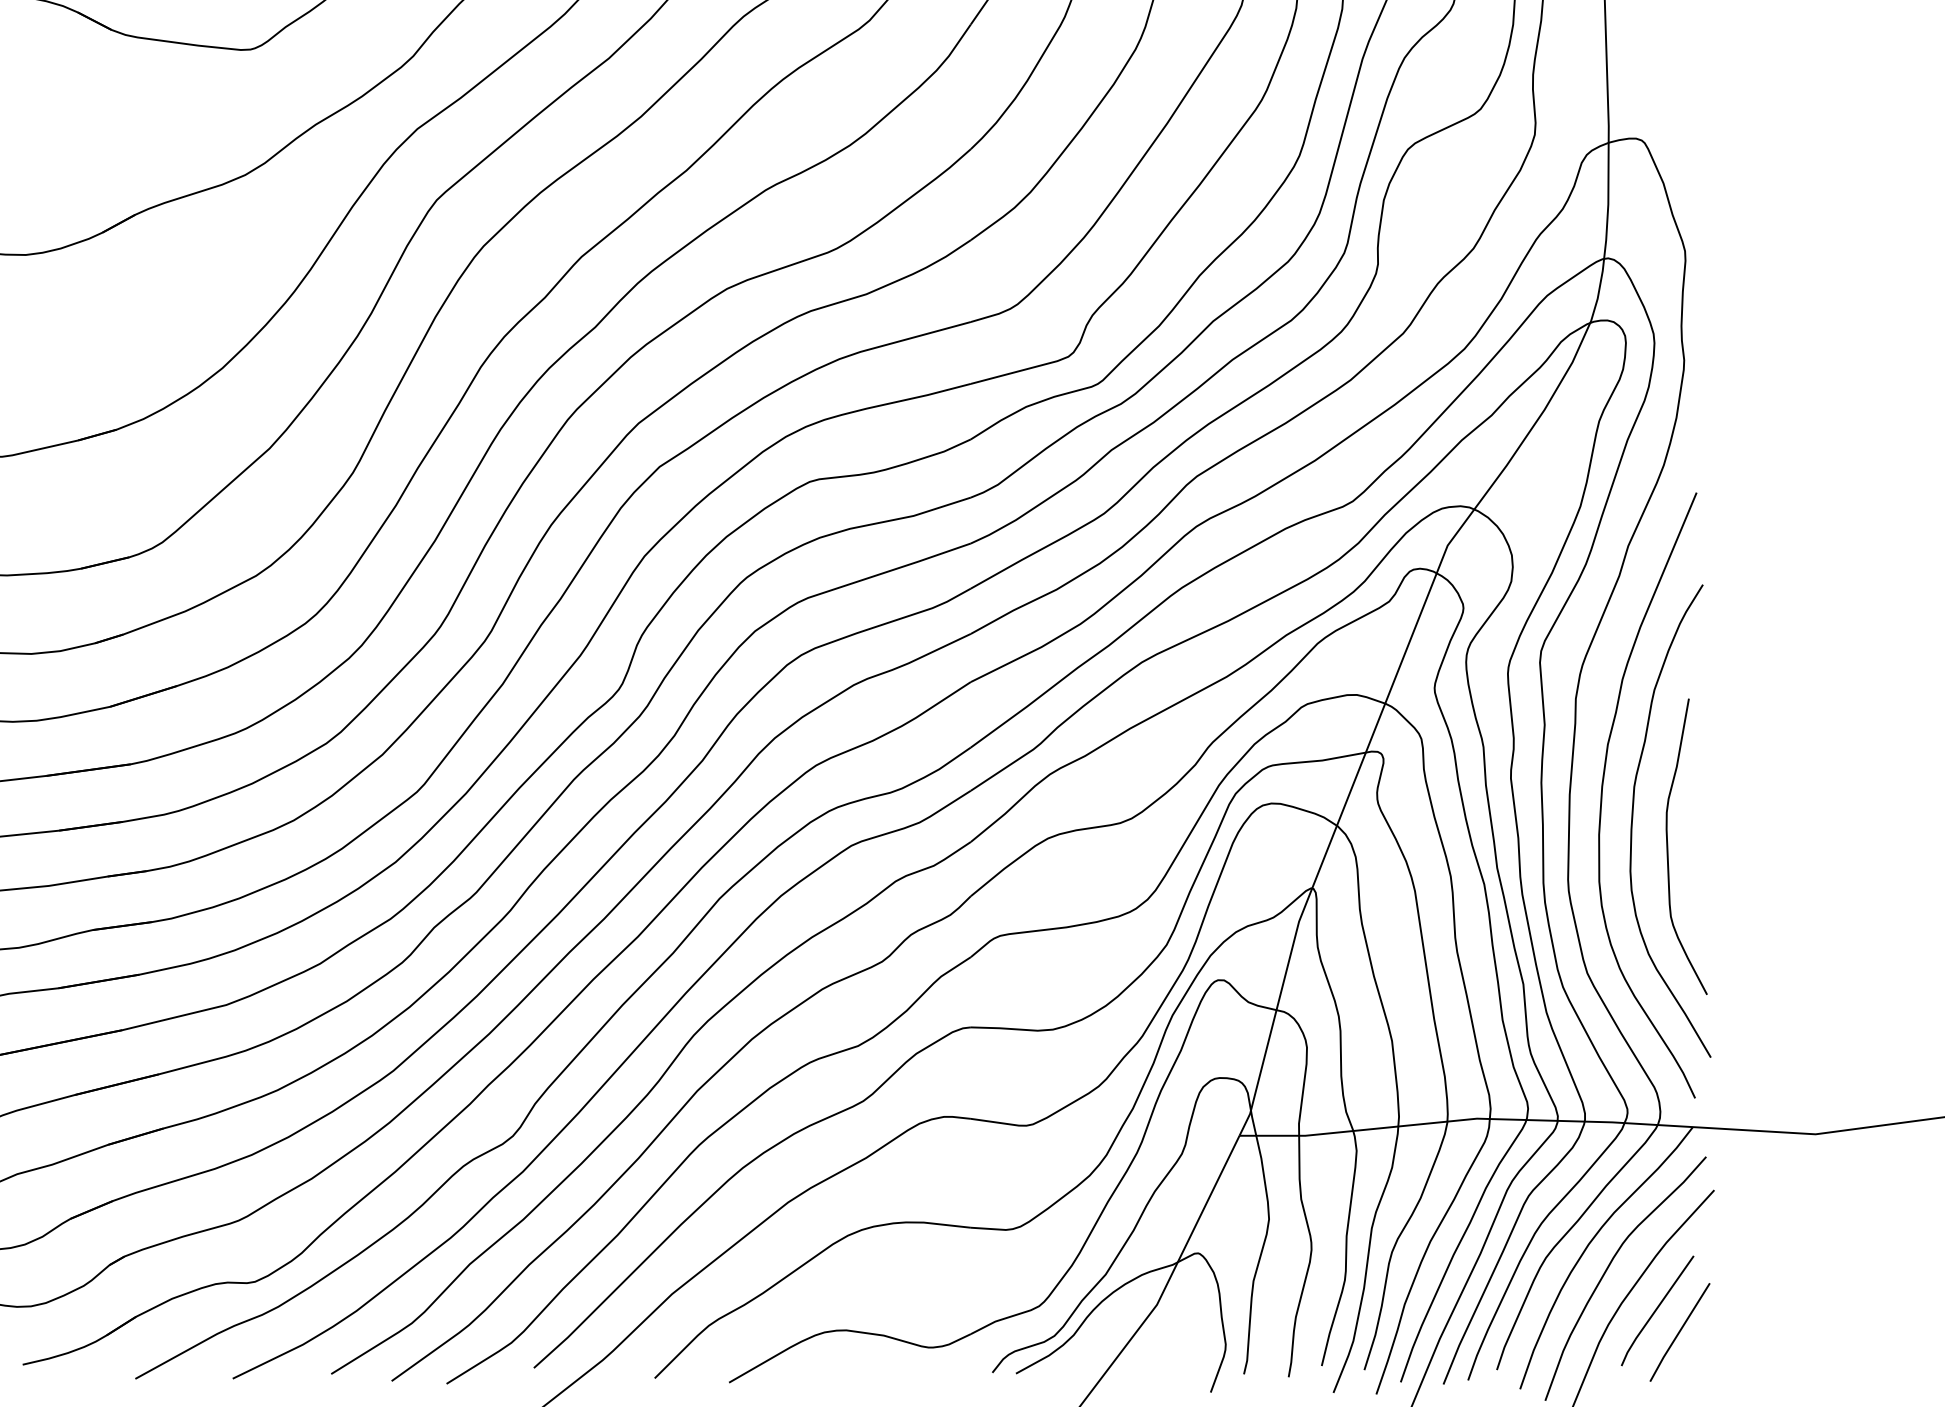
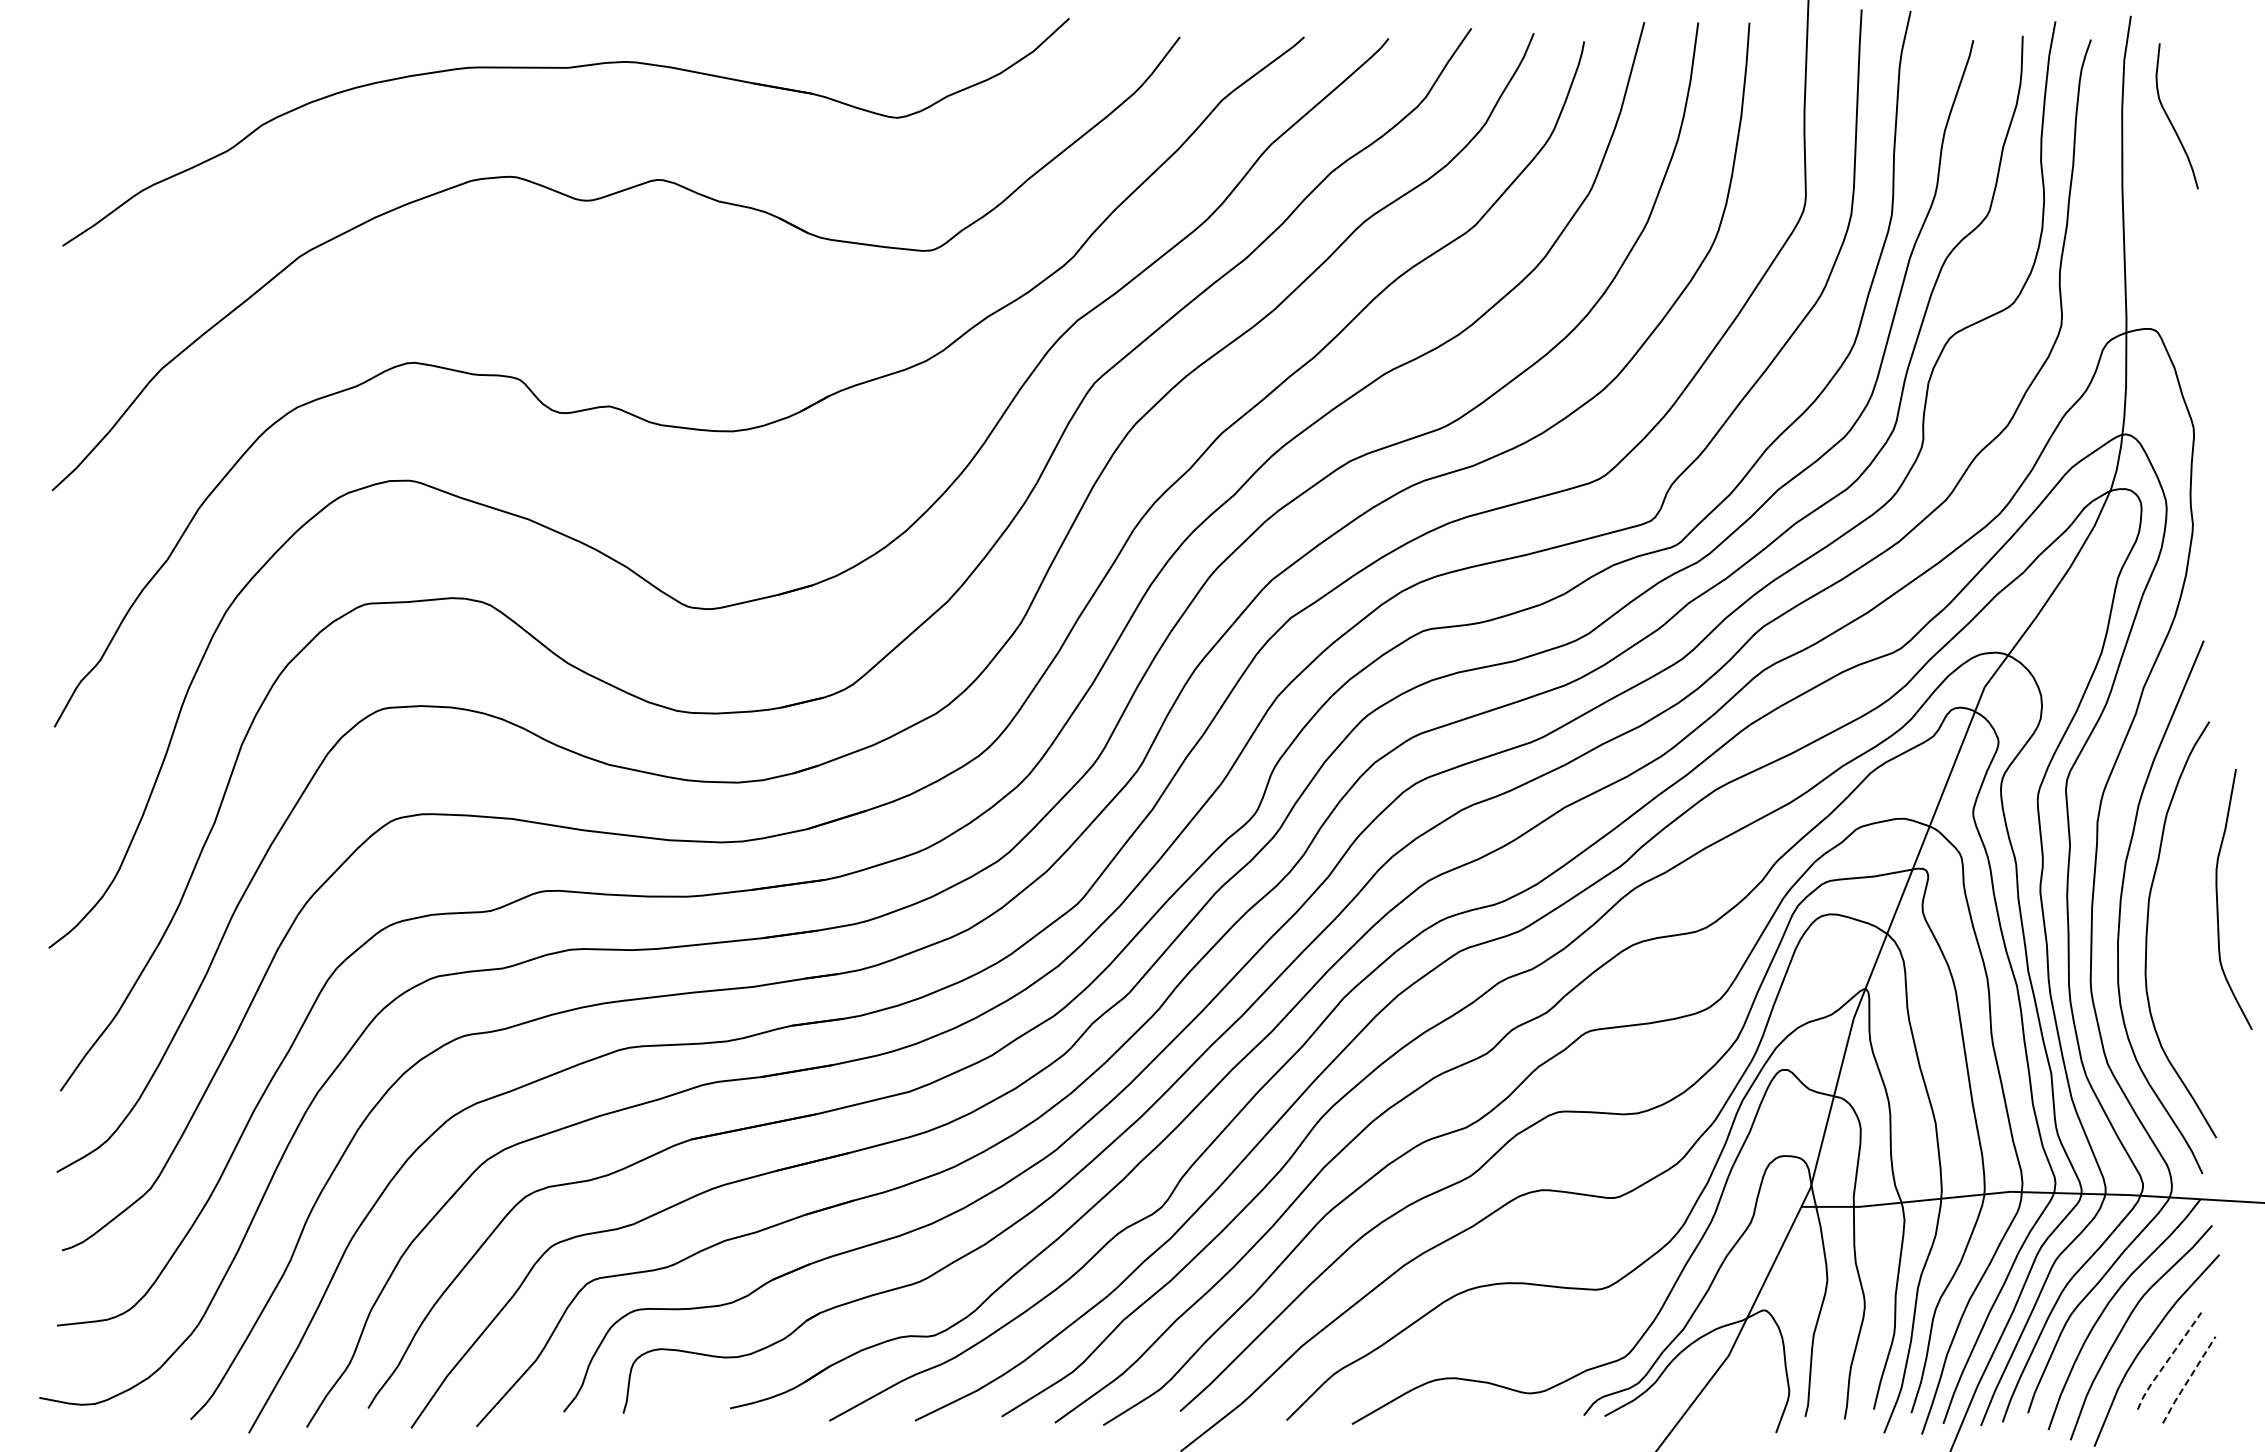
curve: (1668, 850) -> (2218, 902), moved
line: (1655, 1310) -> (2167, 1360), solid -> dashed
line: (1679, 1331) -> (2188, 1379), solid -> dashed

